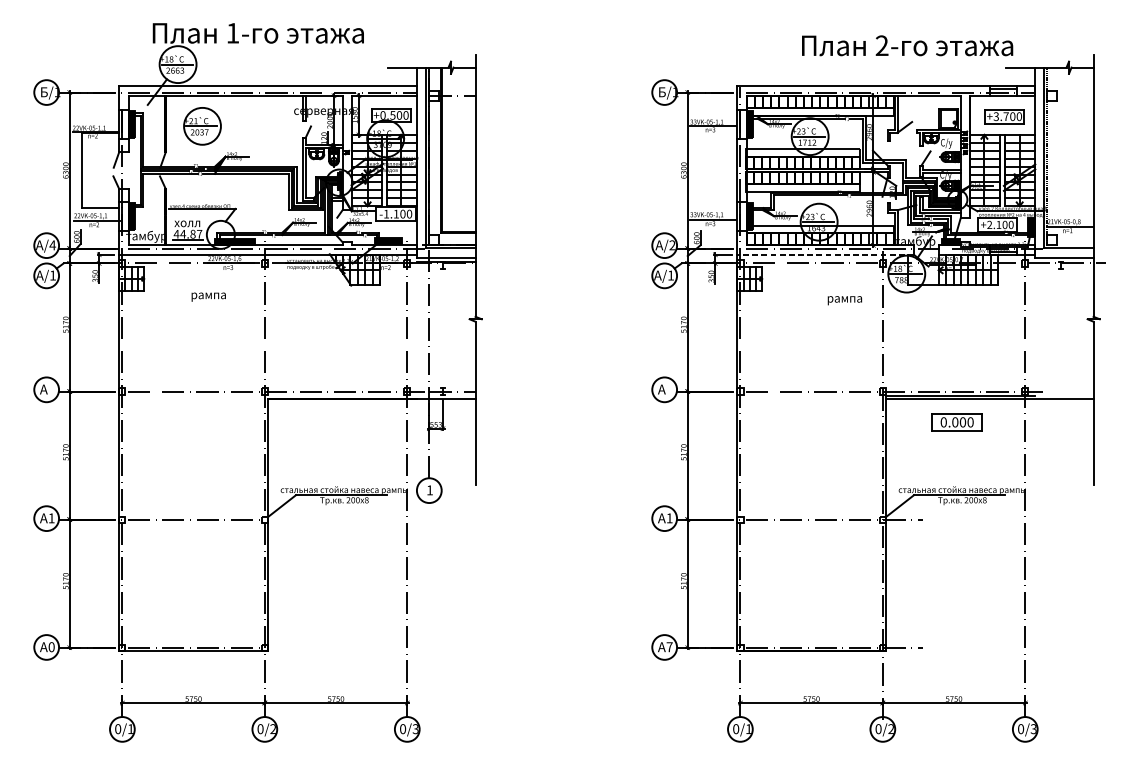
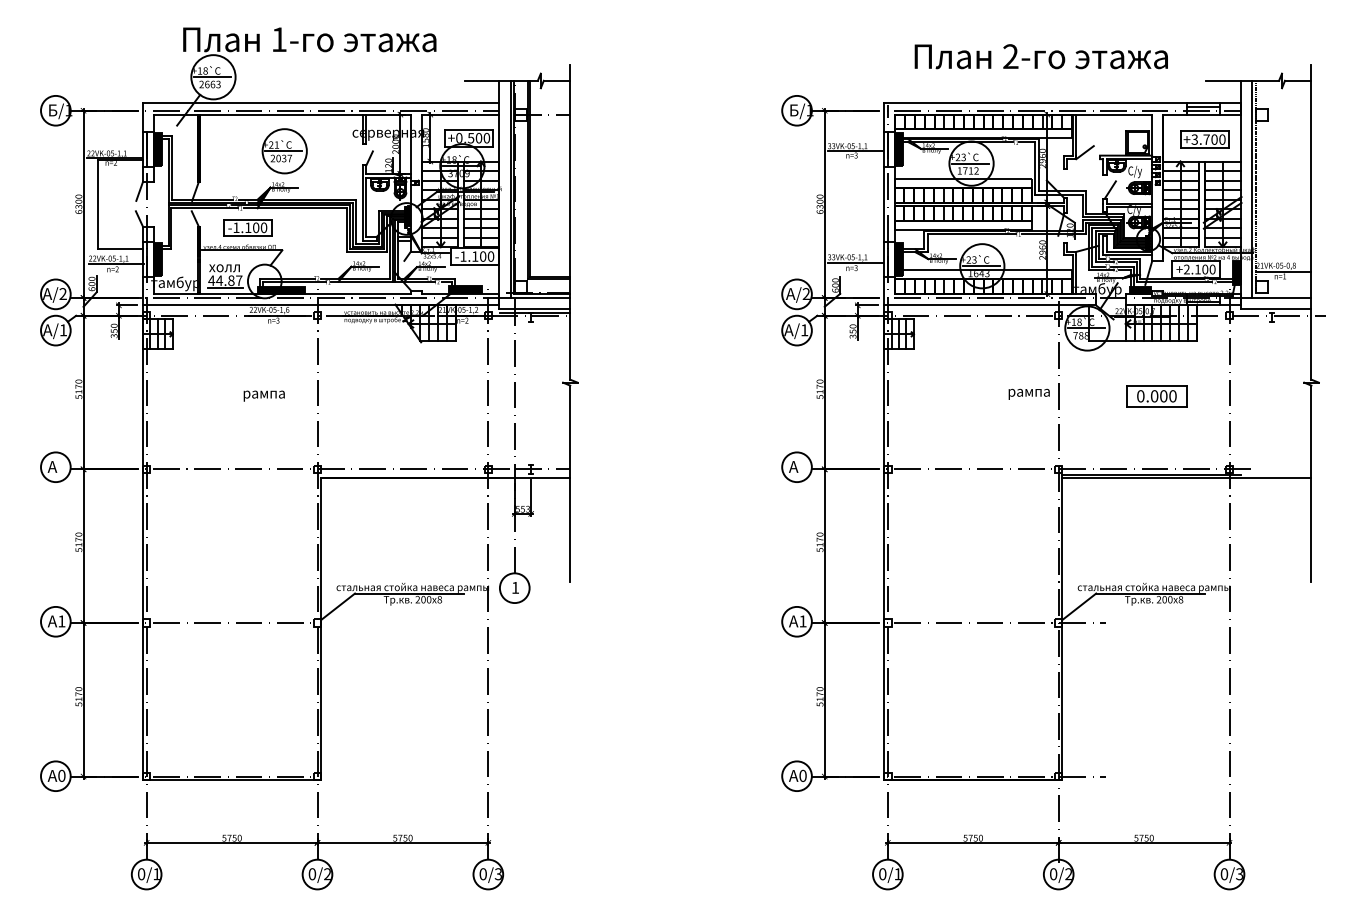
text: (906, 45) -> (1040, 56), moved
part: (202, 126) -> (284, 151), moved
part: (206, 189) -> (247, 227), added
text: (53, 244) -> (63, 293), /4 -> /2
line: (825, 254) -> (990, 305), dashed -> solid
text: (208, 296) -> (263, 395), moved
text: (844, 299) -> (1028, 393), moved
part: (956, 422) -> (1156, 396), moved
text: (669, 646) -> (802, 775), 7 -> 0

